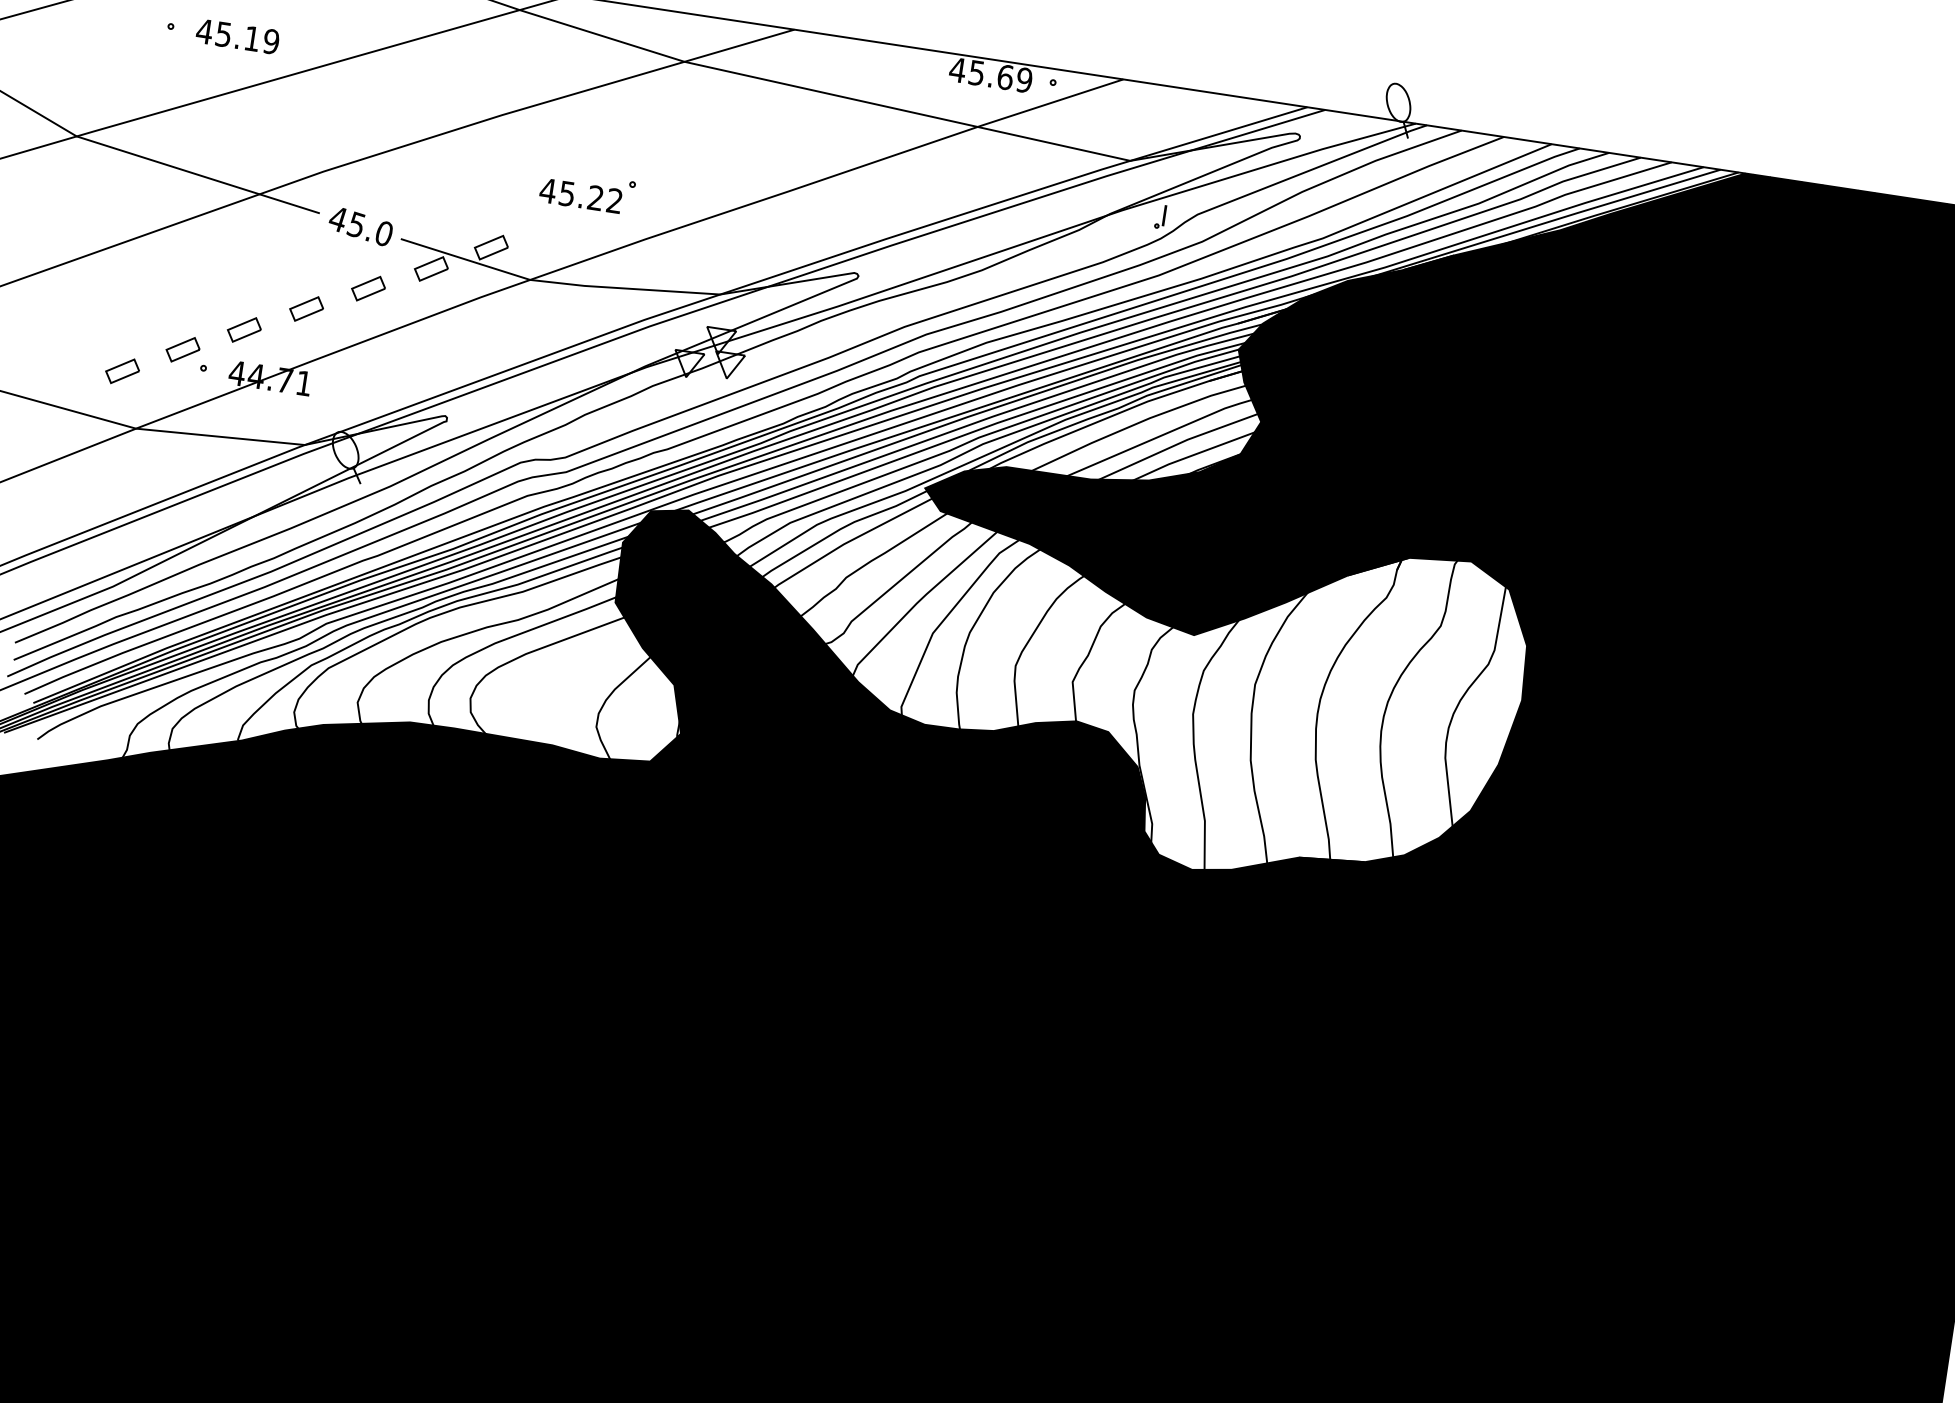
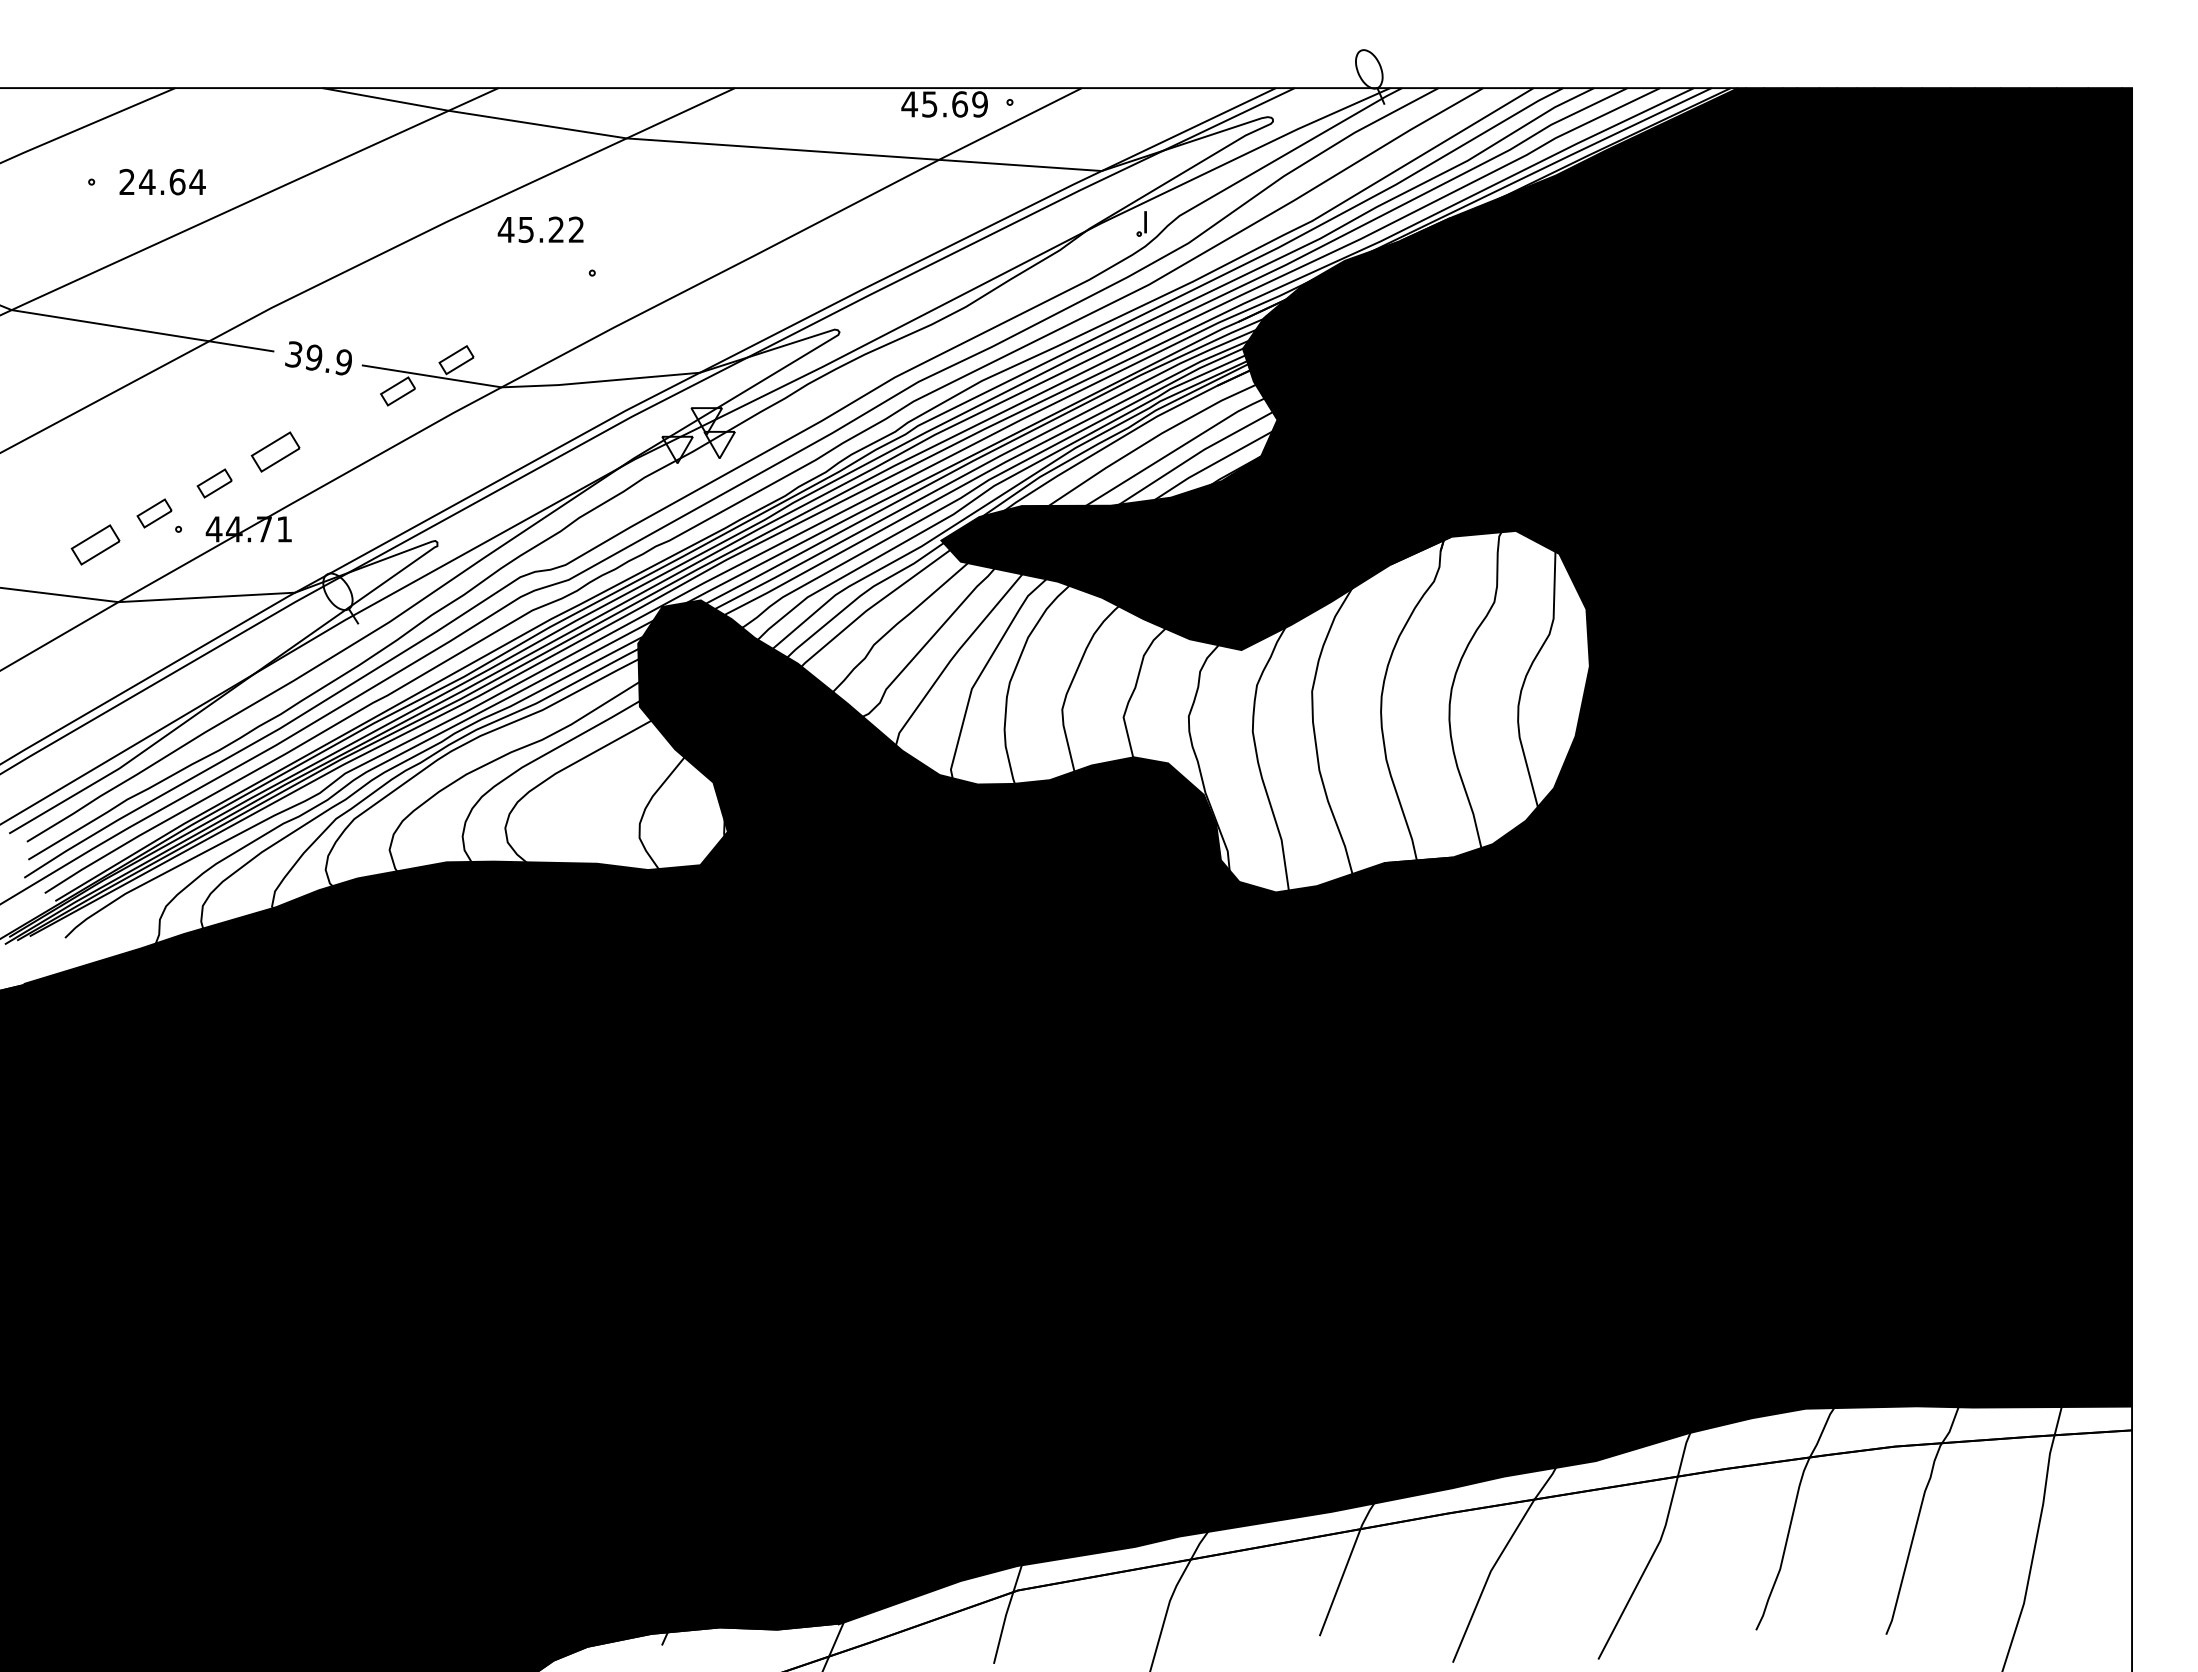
text: (237, 35) -> (161, 181), 45.19 -> 24.64
text: (580, 195) -> (540, 229), moved
text: (360, 226) -> (318, 358), 45.0 -> 39.9
part: (368, 288) -> (336, 421), removed
part: (306, 309) -> (275, 452), size x1.4
part: (122, 371) -> (95, 545), size x1.4

